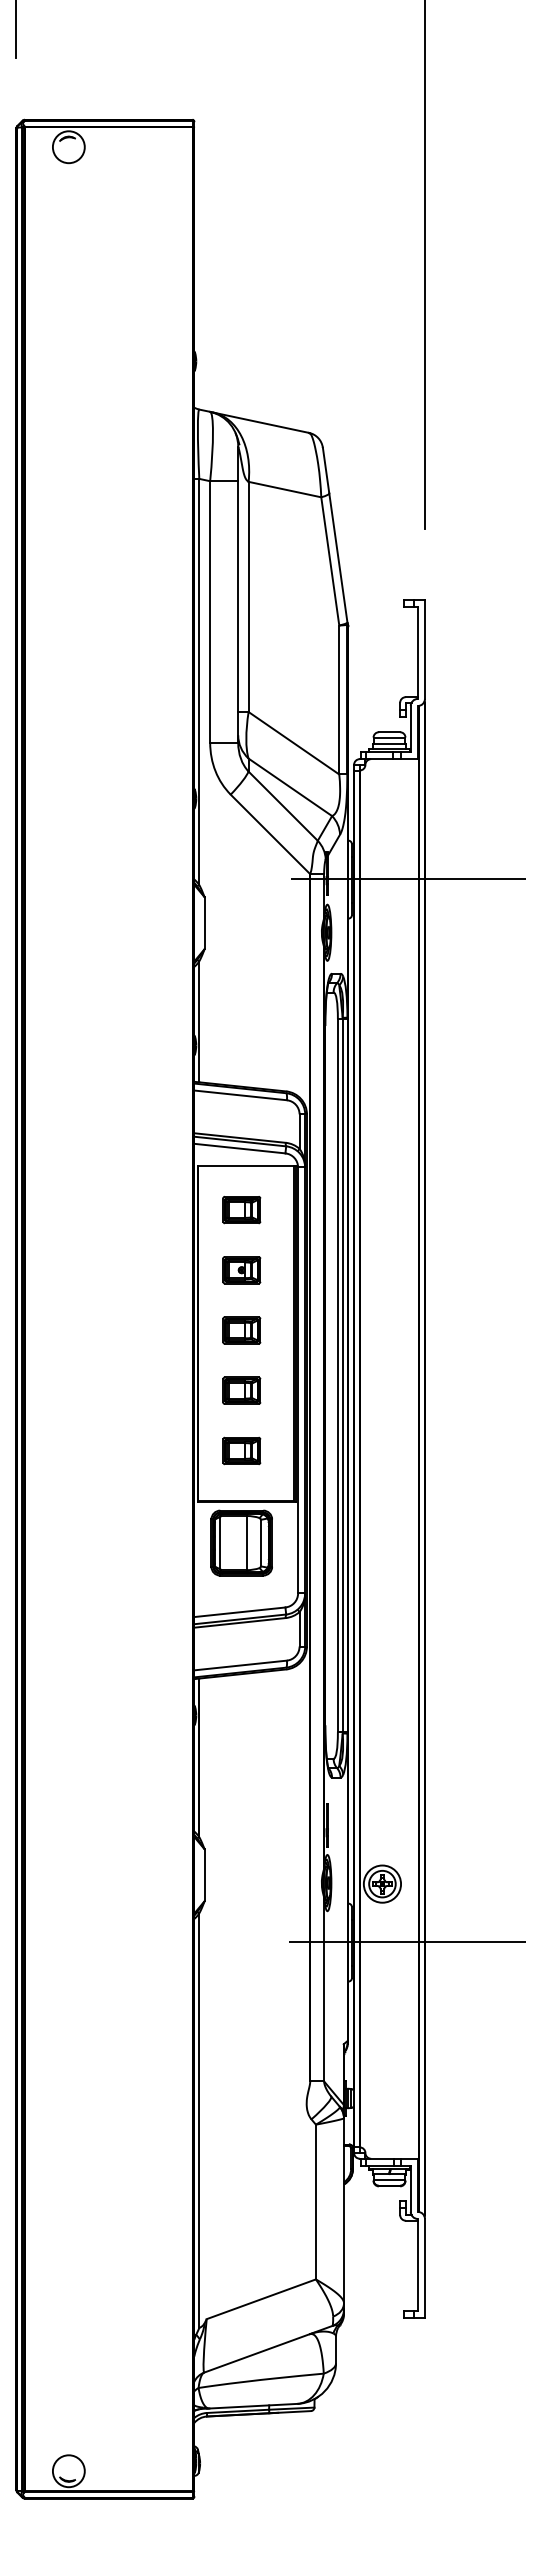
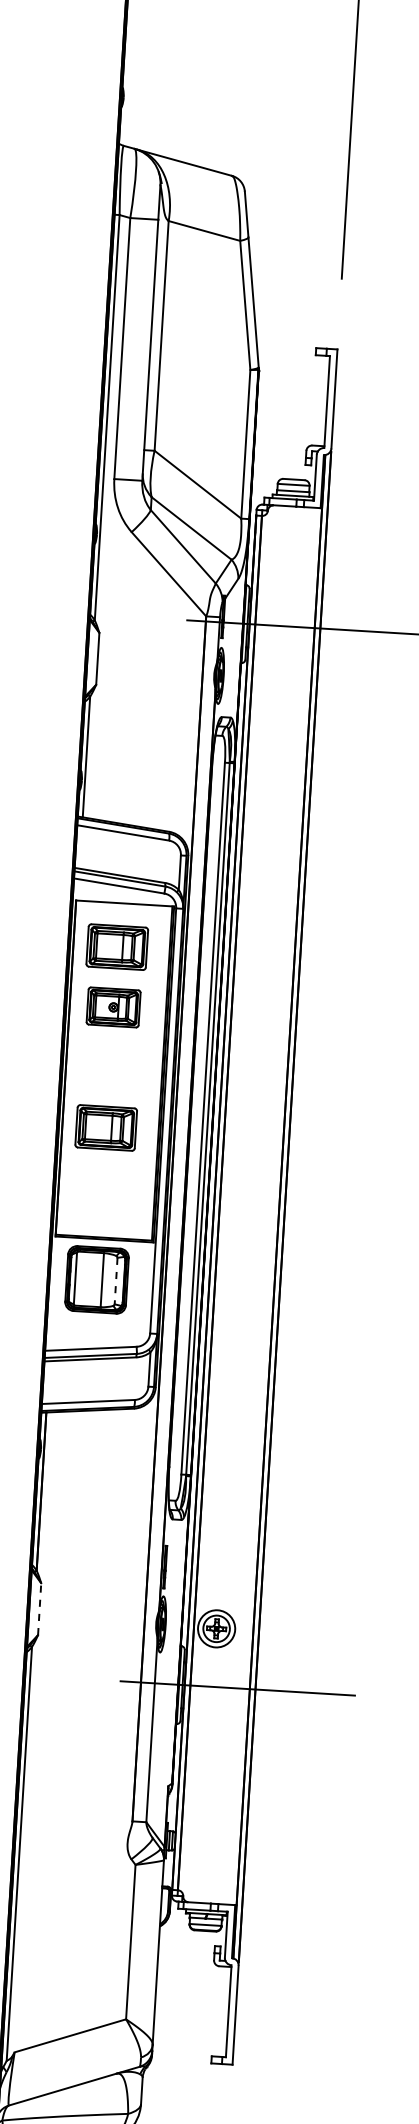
part: (241, 1210) -> (117, 947), size x1.6
part: (241, 1270) -> (113, 1007), size x1.4
part: (241, 1330) -> (109, 1067), removed
part: (241, 1390) -> (106, 1127), size x1.6
part: (241, 1450) -> (102, 1187), removed
line: (260, 1543) -> (115, 1281), solid -> dashed
line: (204, 1875) -> (39, 1609), solid -> dashed

